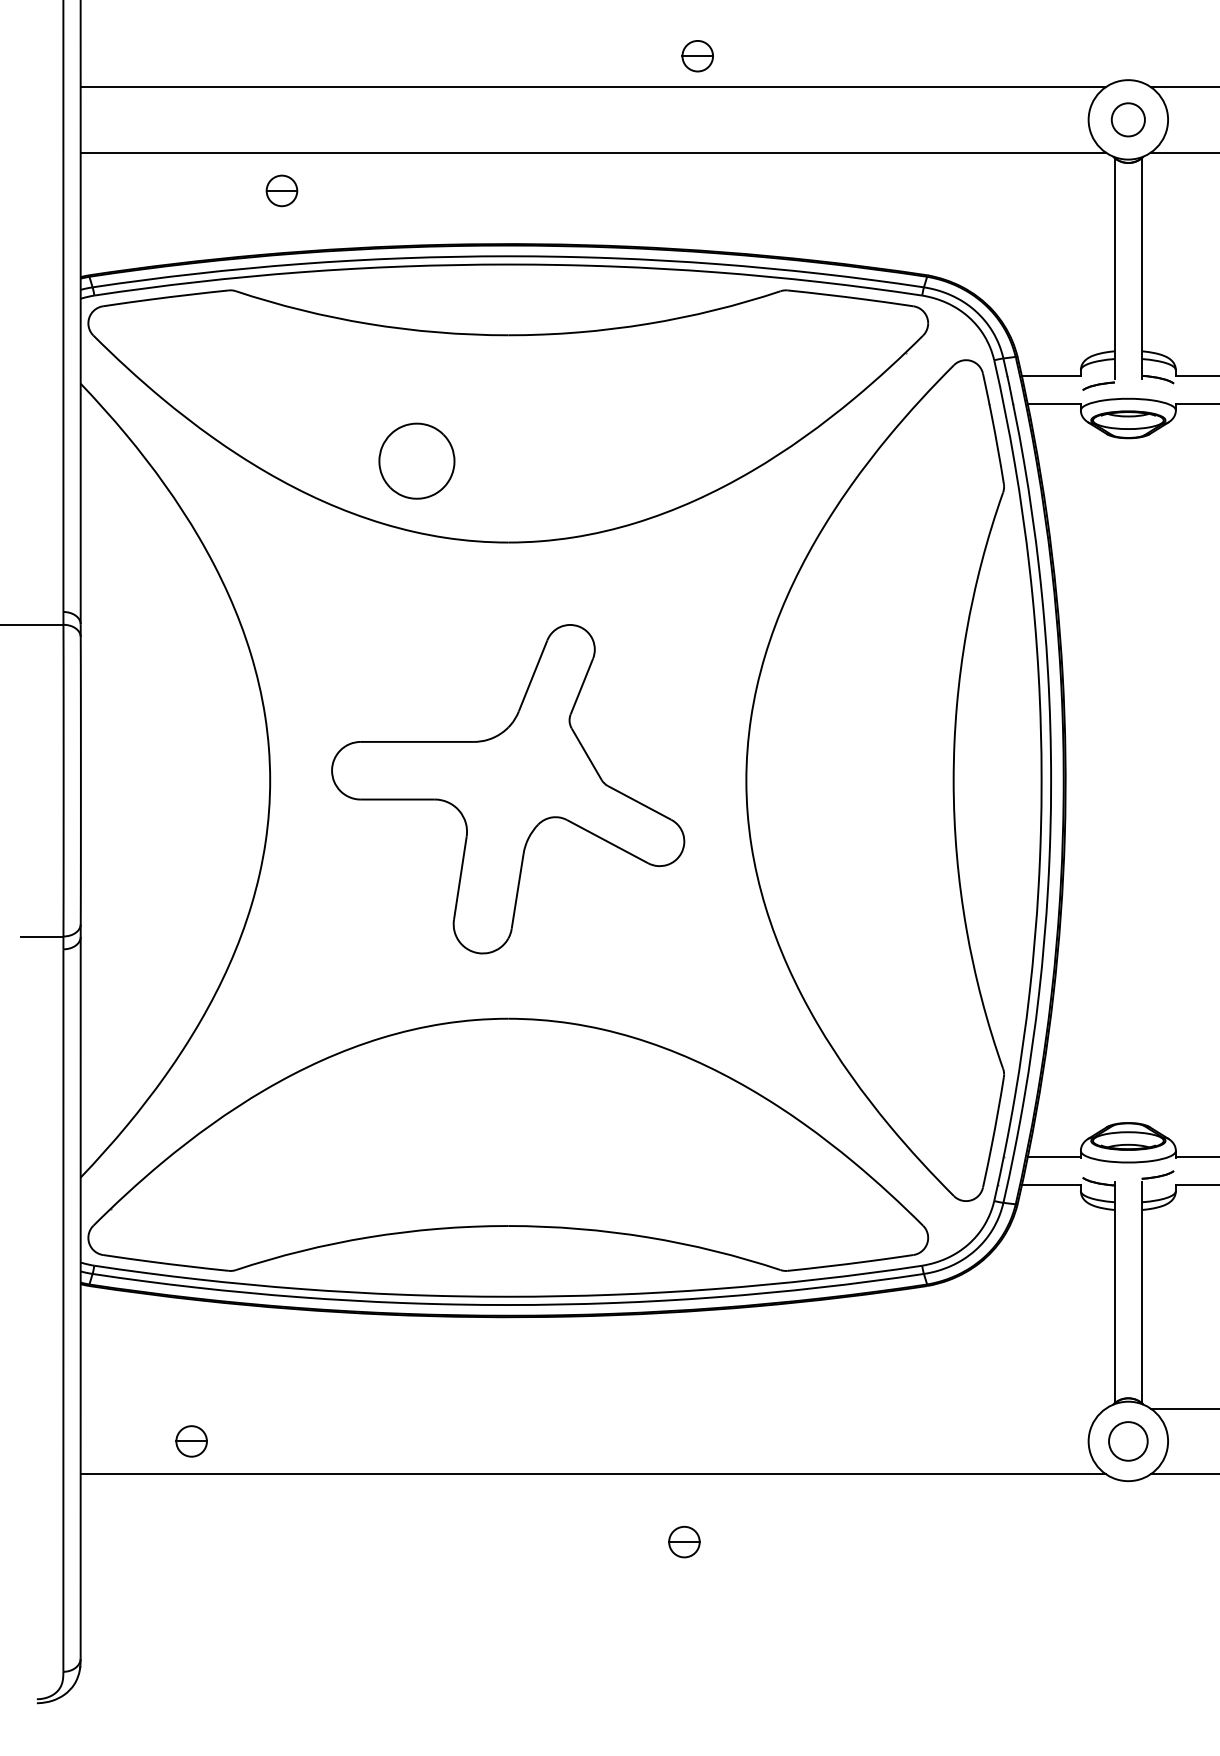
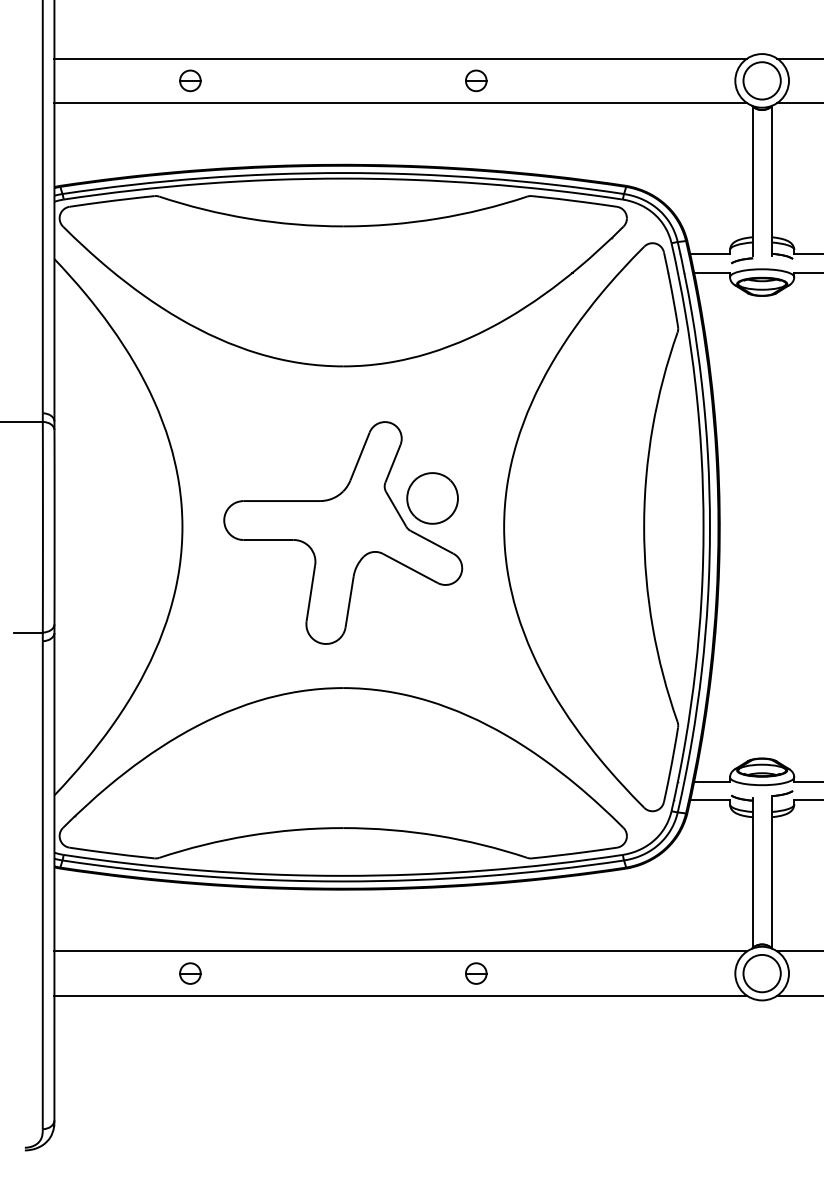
part: (698, 55) -> (476, 80), moved
circle: (1127, 119) -> (761, 80), size x1.67
part: (282, 190) -> (190, 80), moved
part: (416, 461) -> (432, 498), moved
line: (592, 1408) -> (400, 951), added
part: (191, 1441) -> (190, 973), moved
circle: (1127, 1441) -> (761, 973), size x1.43
part: (684, 1541) -> (476, 973), moved

